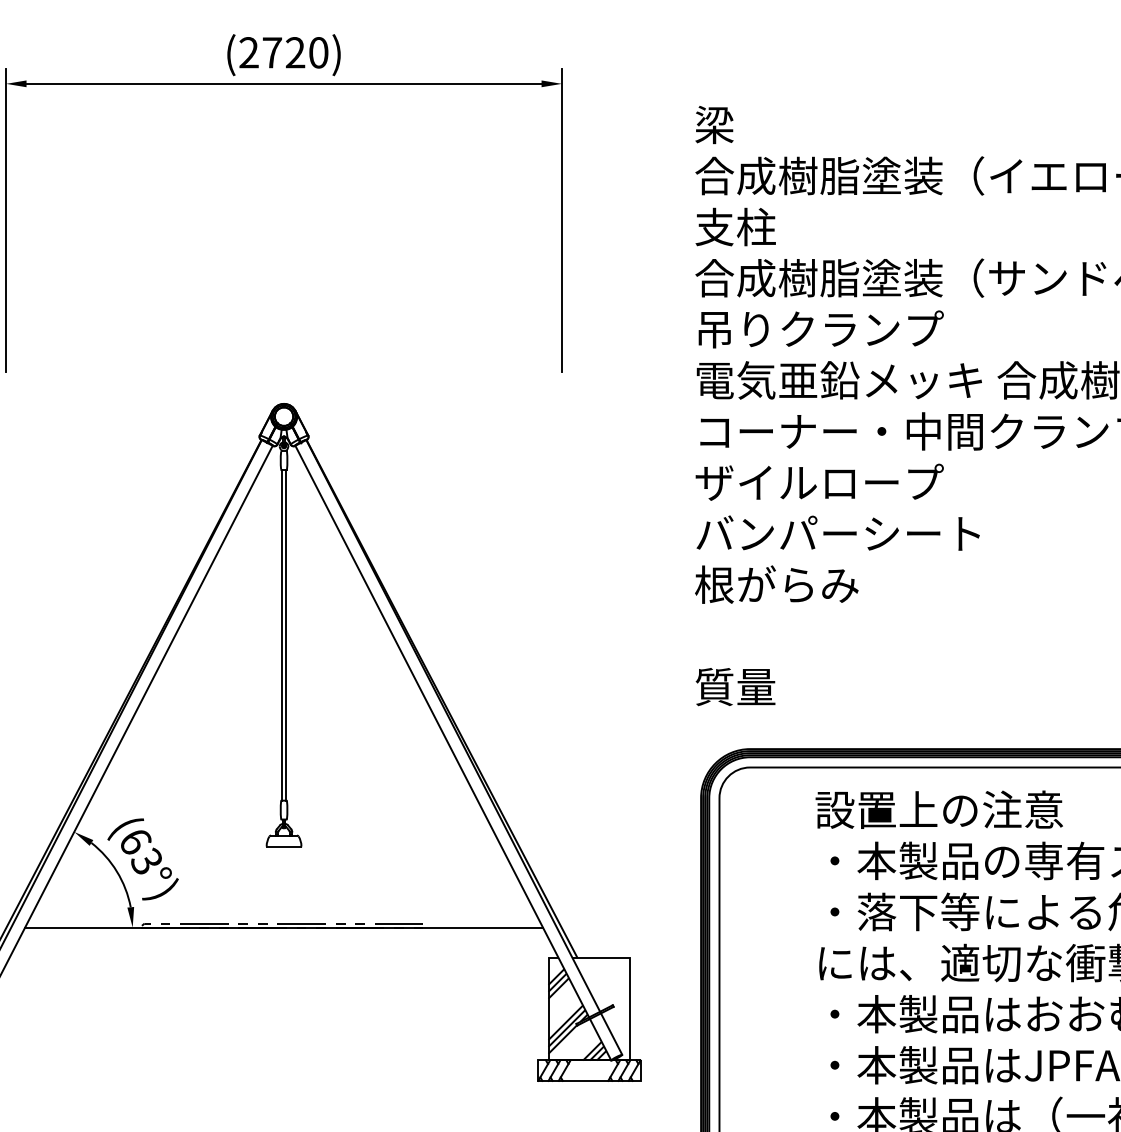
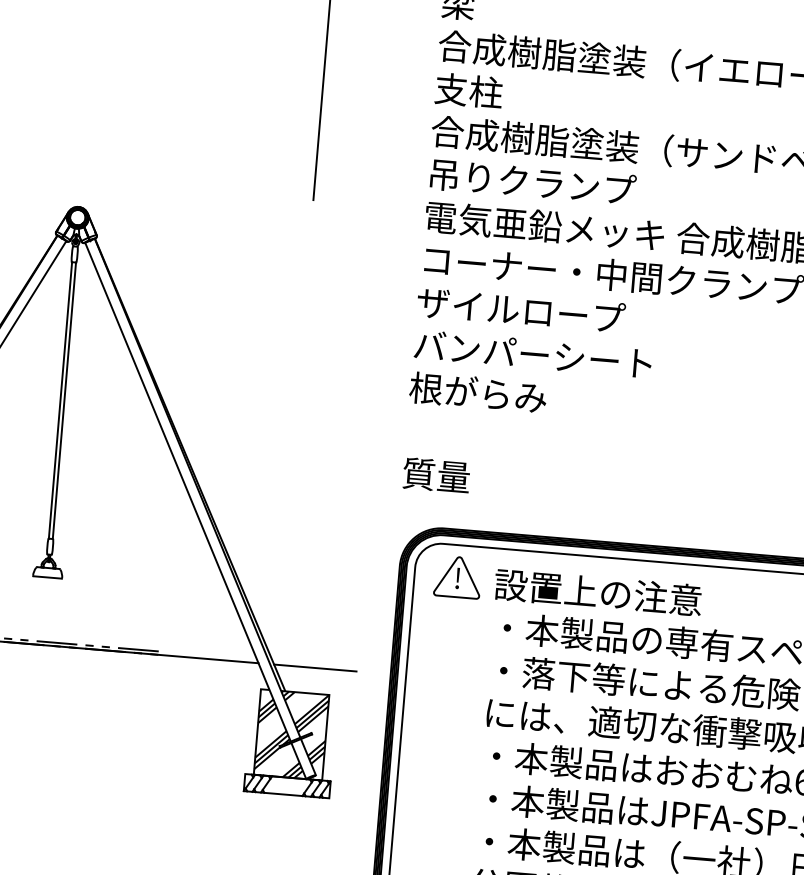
part: (771, 805) -> (458, 577), added
line: (610, 927) -> (314, 667), added
hatch: (601, 999) -> (302, 727), added

